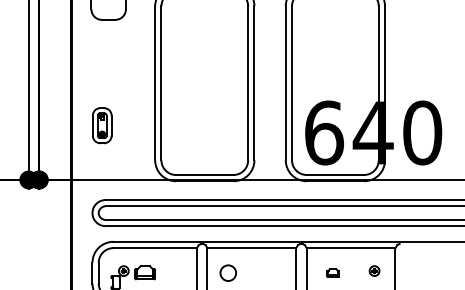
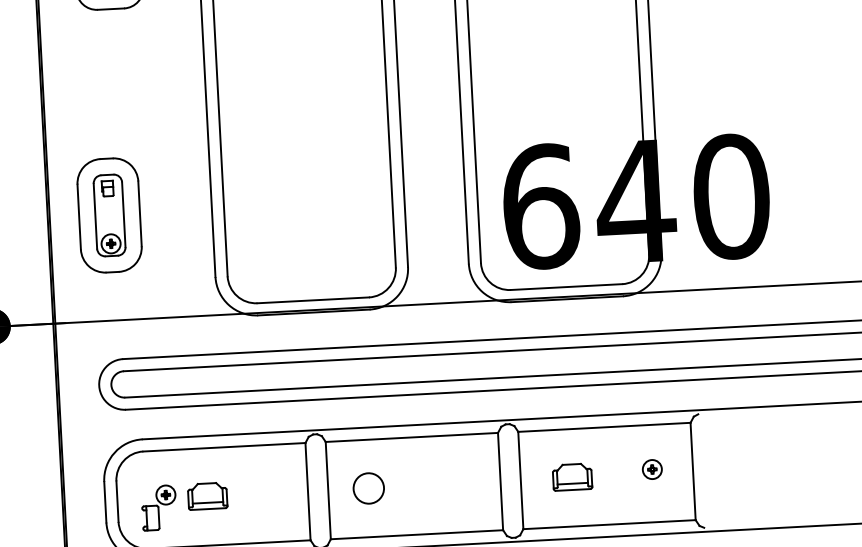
part: (101, 125) -> (107, 214), size x1.67
part: (332, 272) -> (570, 476), size x1.67

